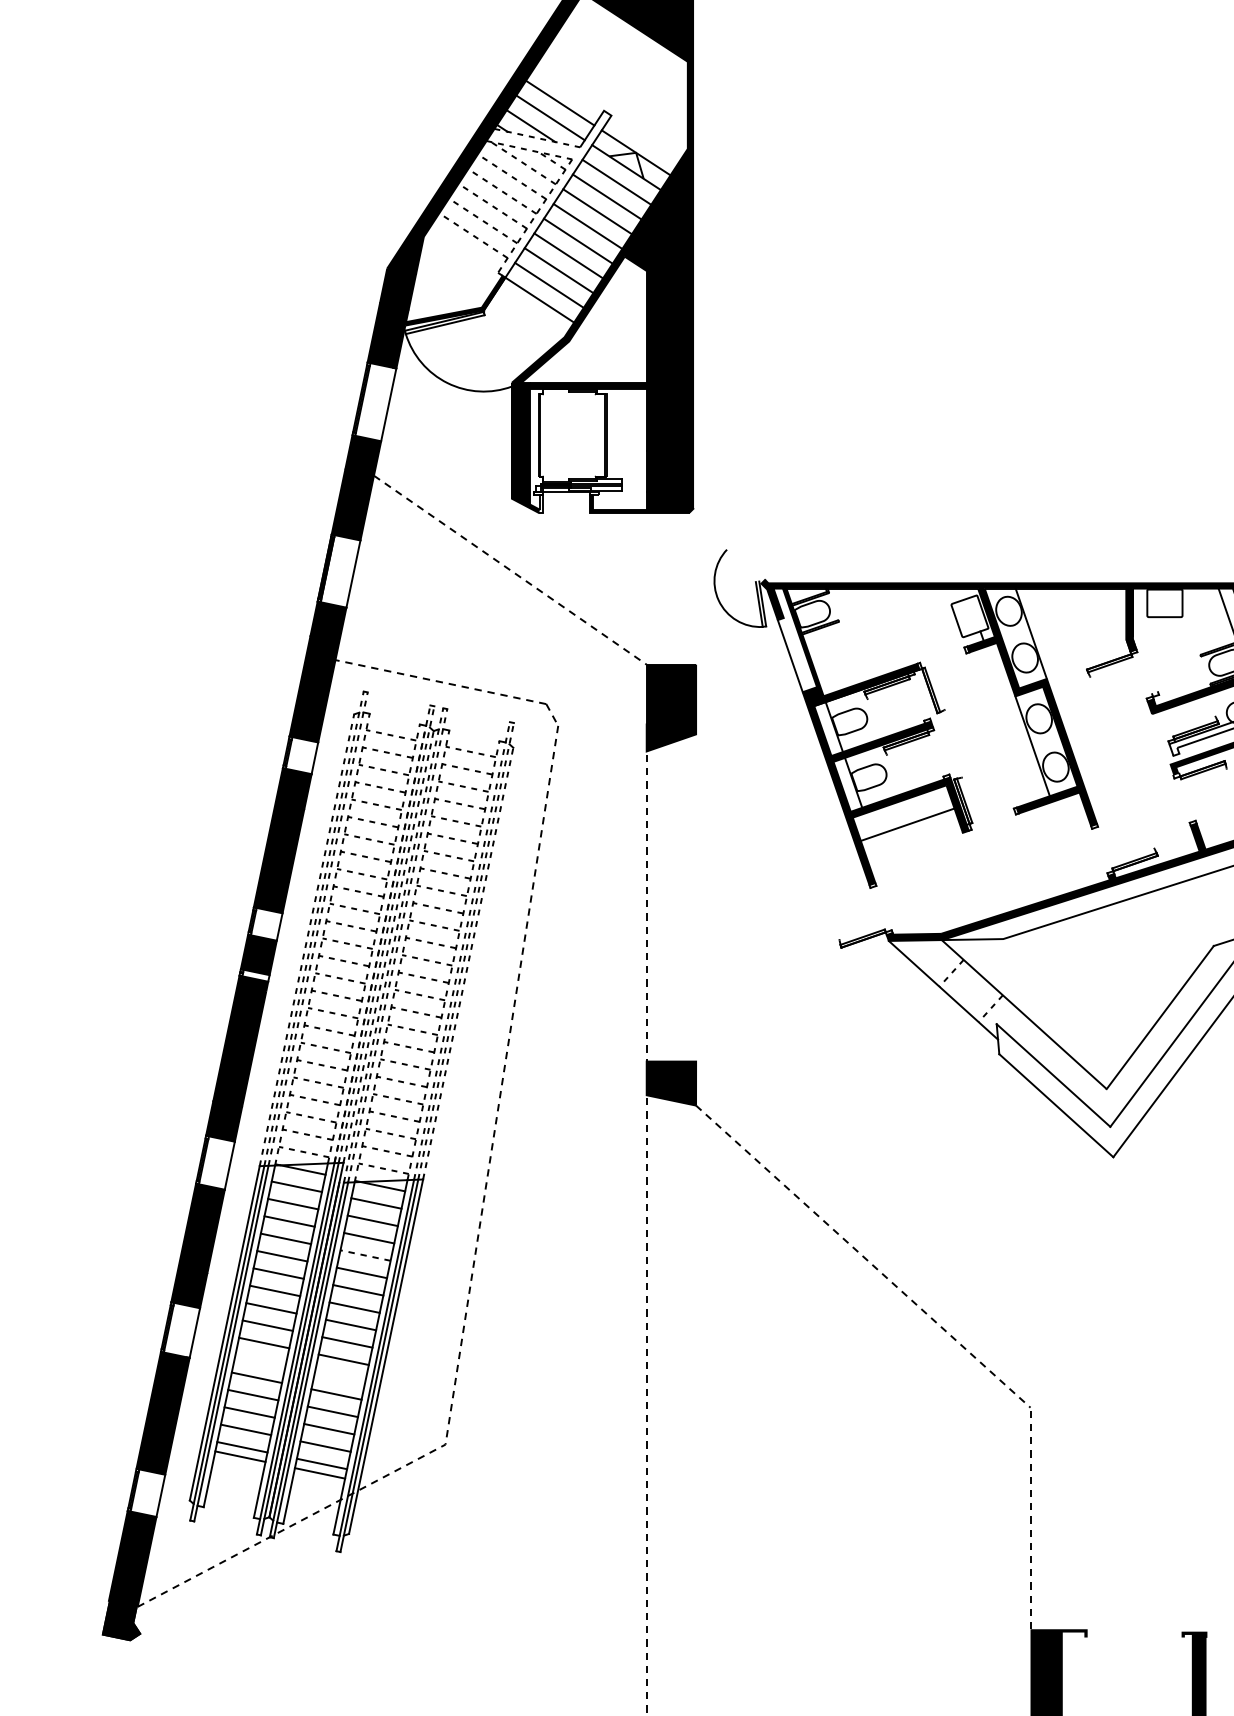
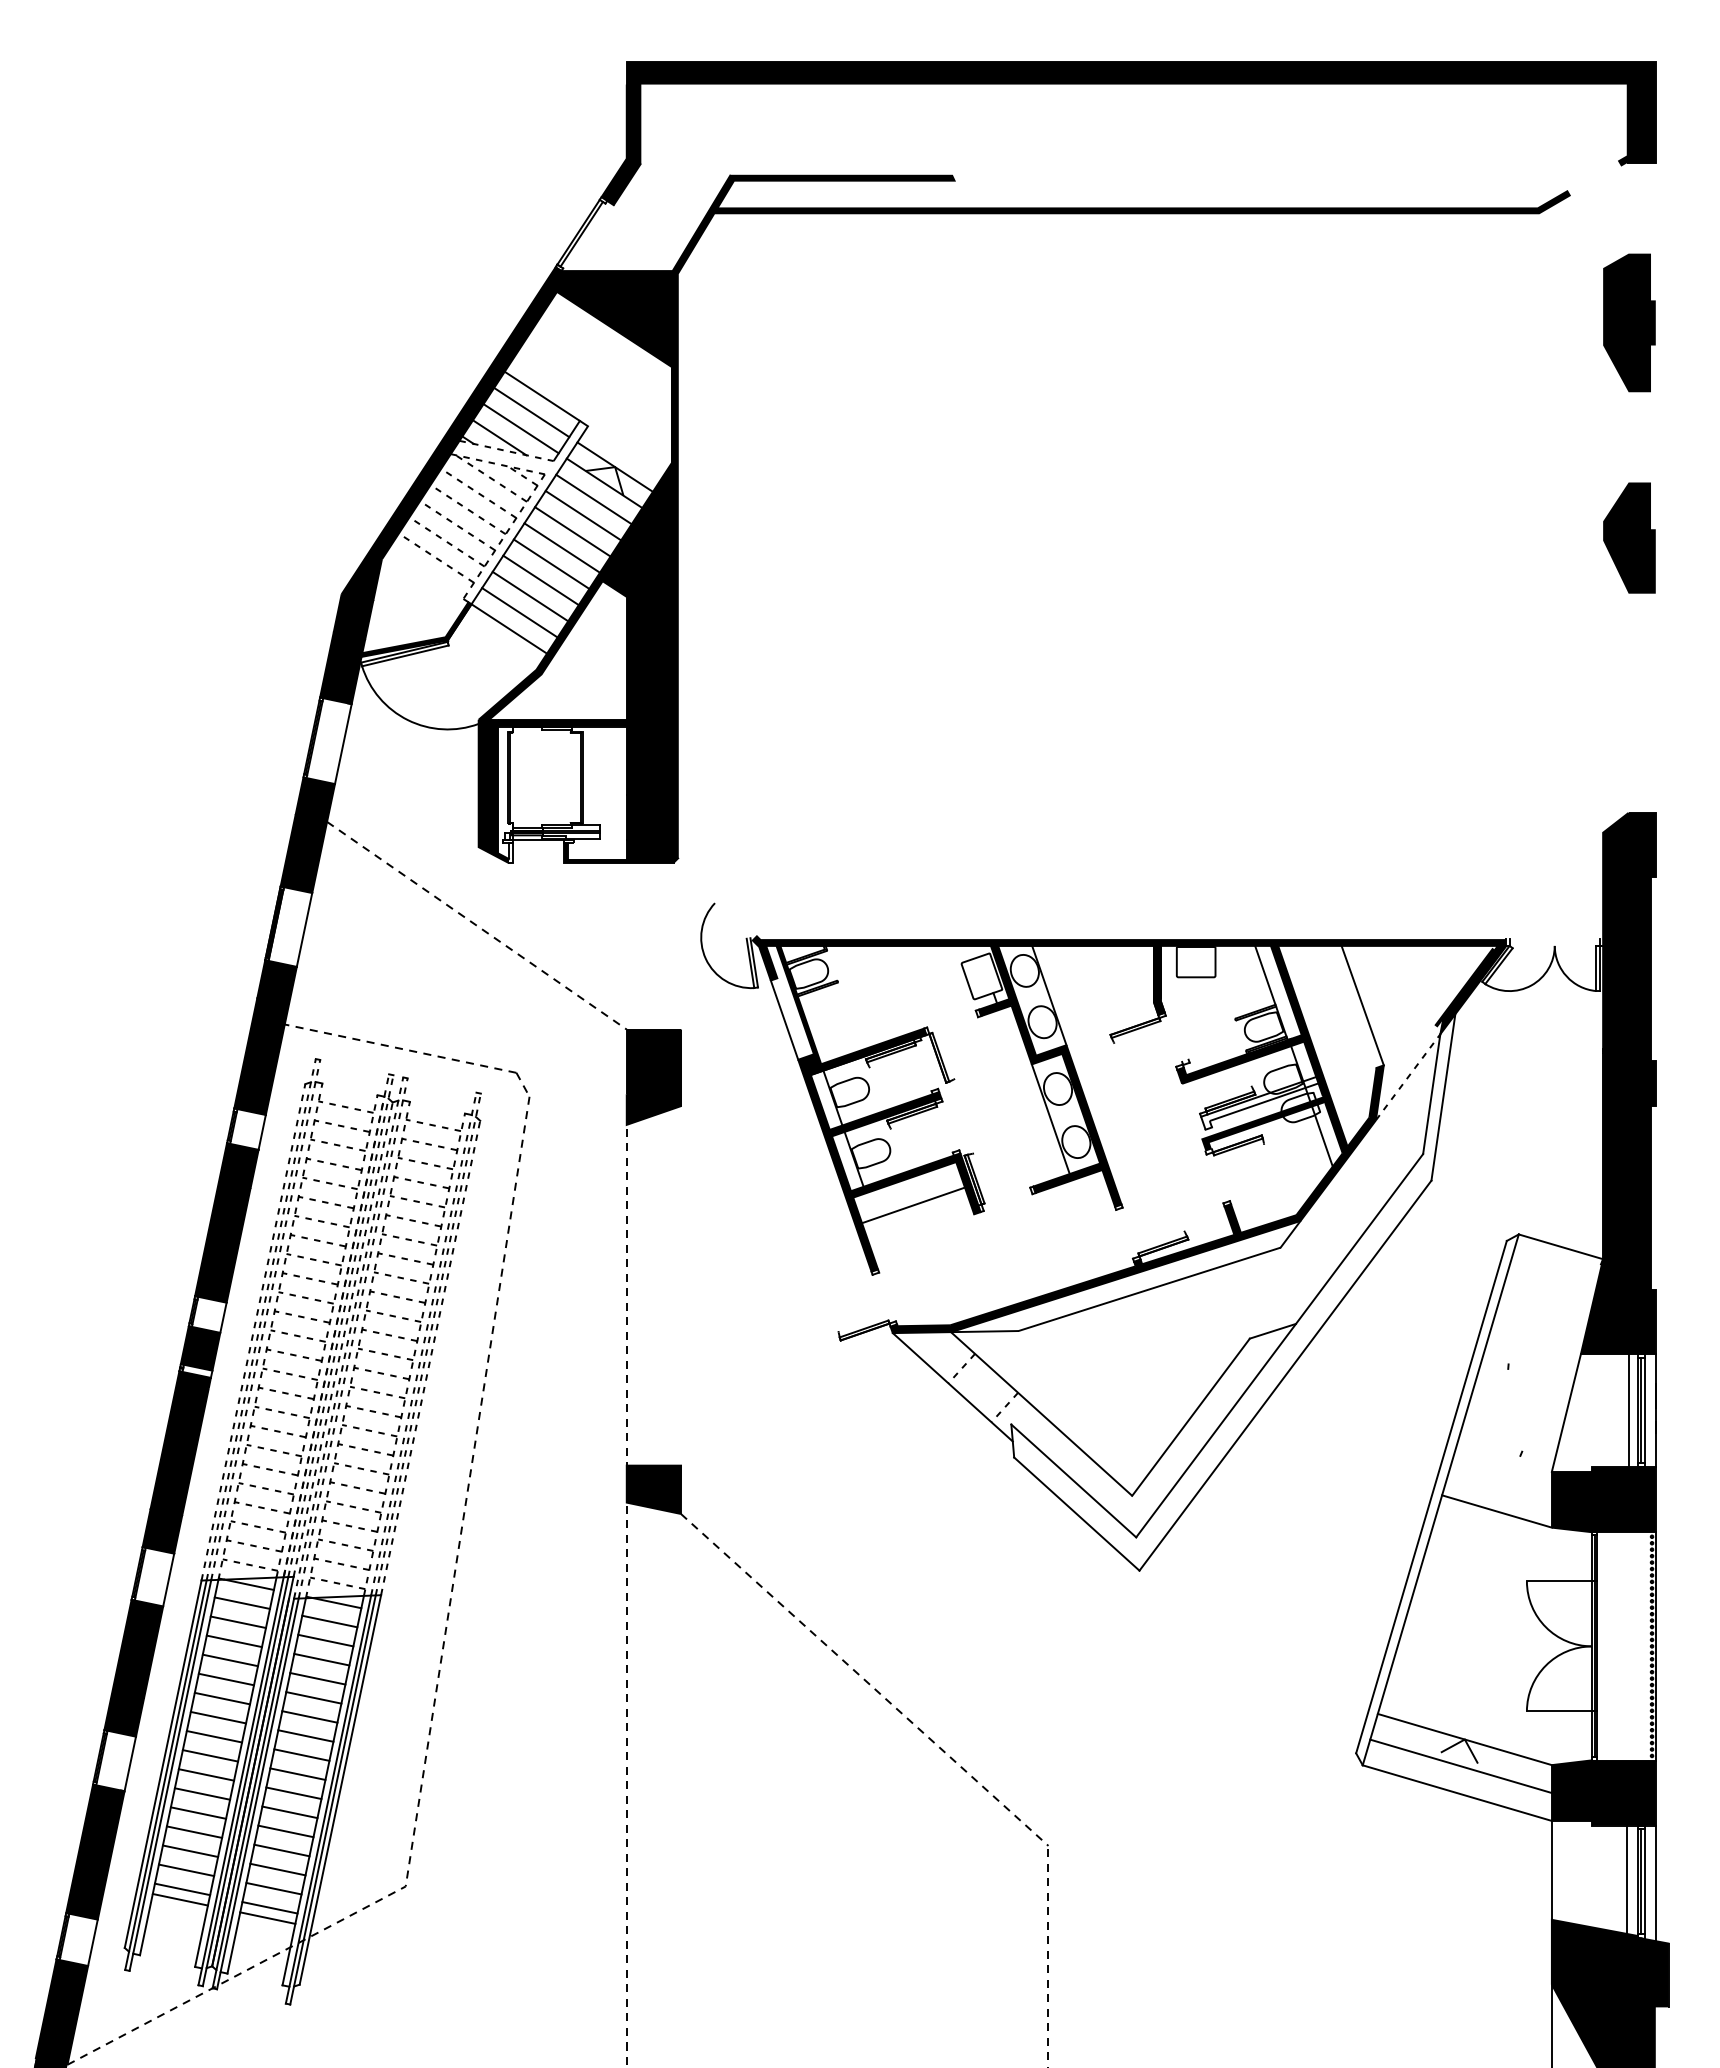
line: (569, 87) -> (541, 395), added
line: (365, 1255) -> (317, 1678), dashed -> solid
line: (260, 1359) -> (202, 1793), added
line: (339, 1377) -> (289, 1812), added

